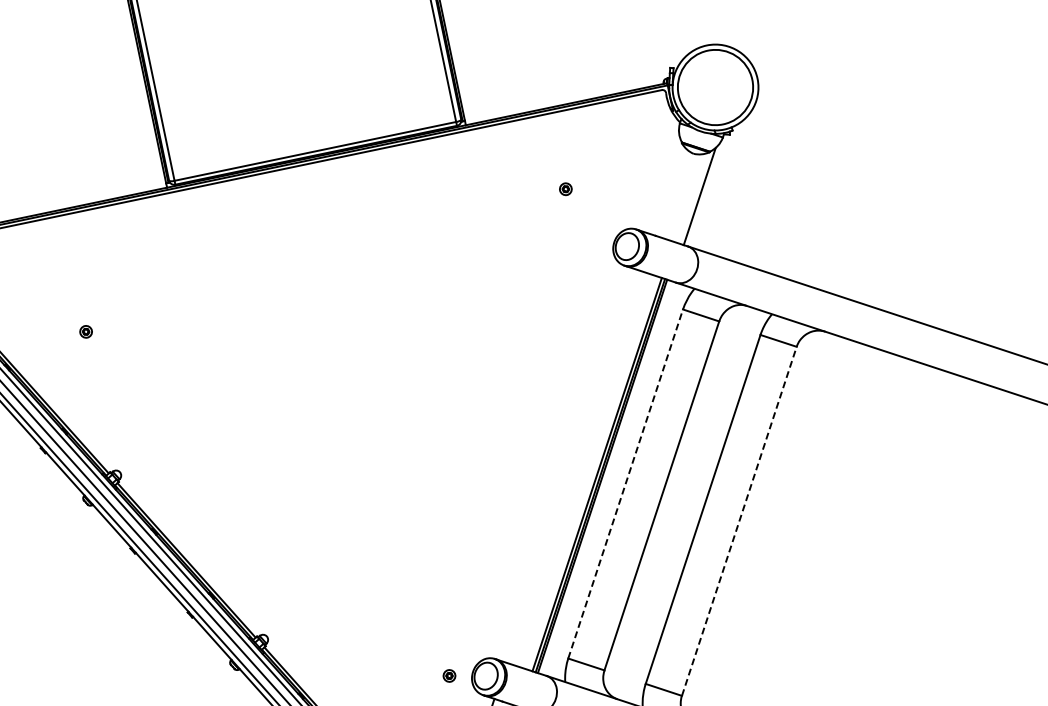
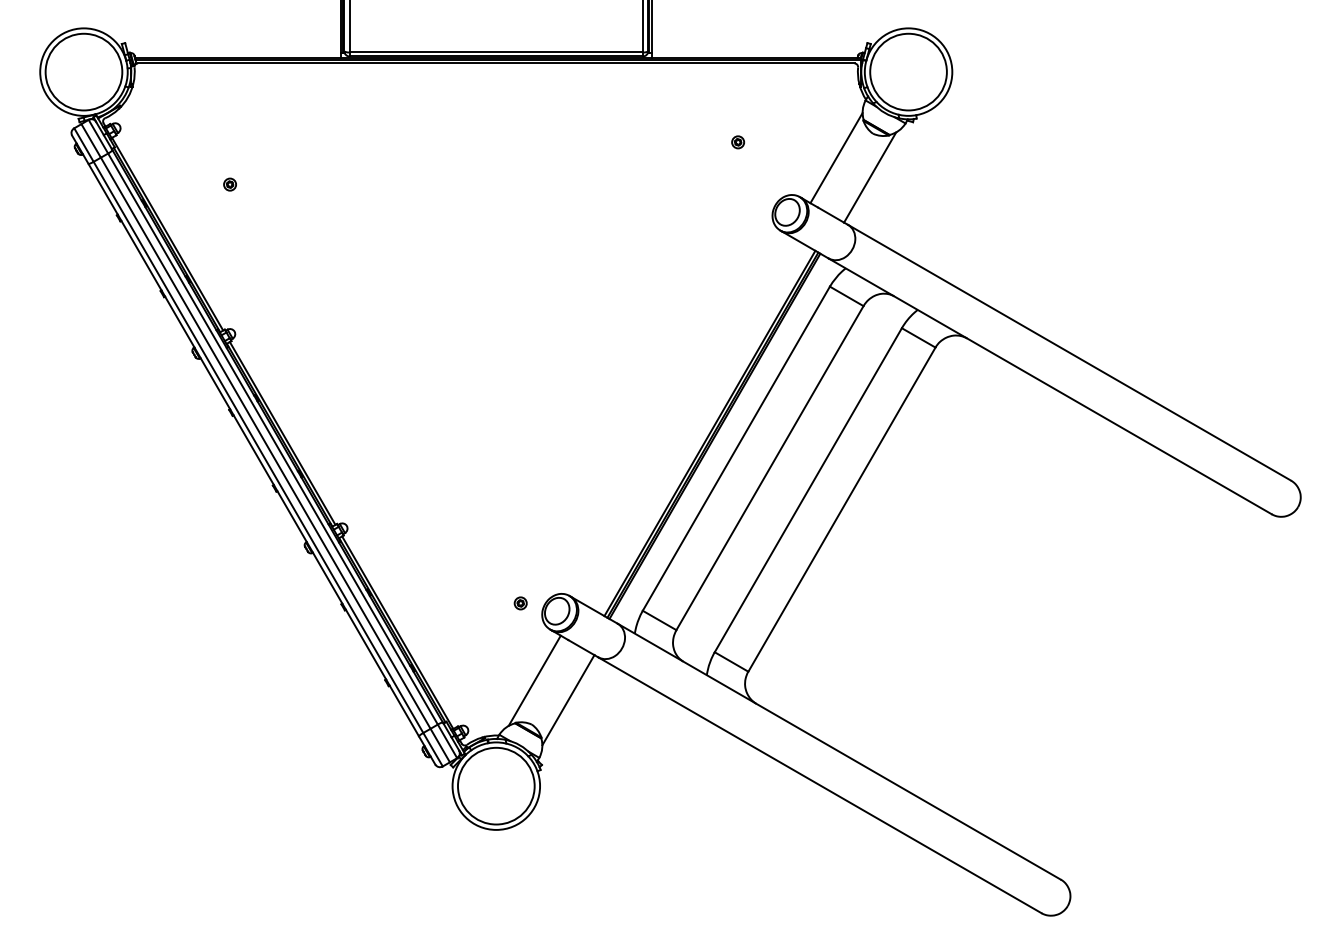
line: (663, 185) -> (836, 158), added
line: (625, 483) -> (736, 448), dashed -> solid
line: (739, 521) -> (842, 509), dashed -> solid

